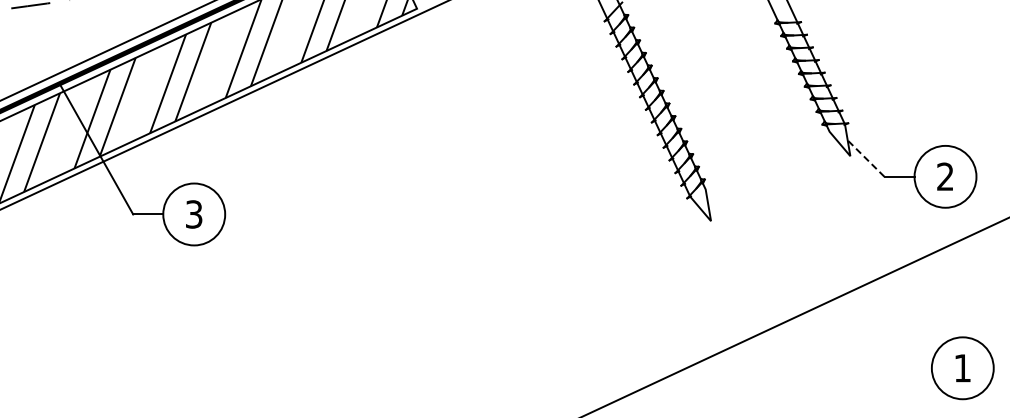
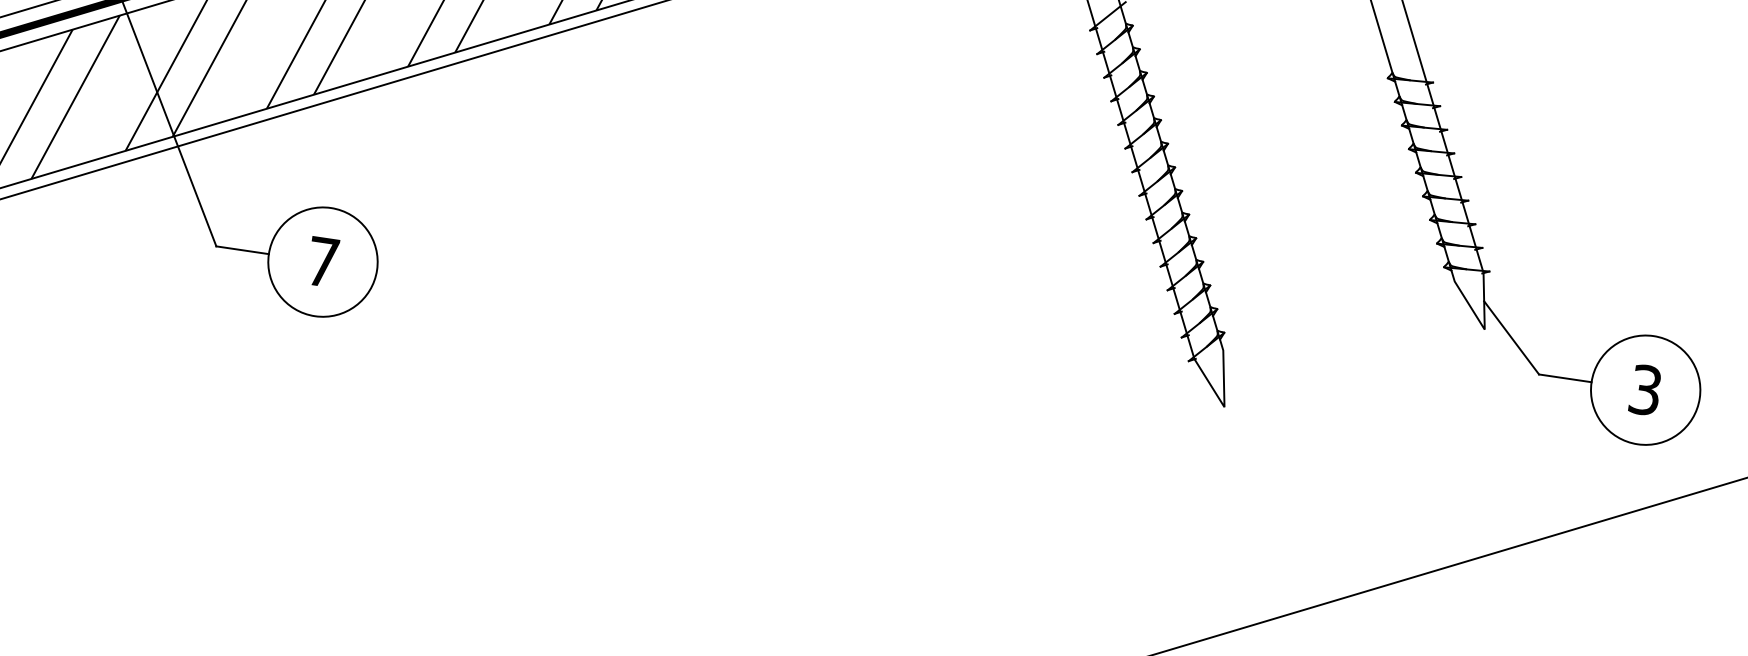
line: (866, 158) -> (1512, 337), dashed -> solid
text: (945, 176) -> (1645, 389), 2 -> 3
text: (194, 214) -> (323, 262), 3 -> 7

